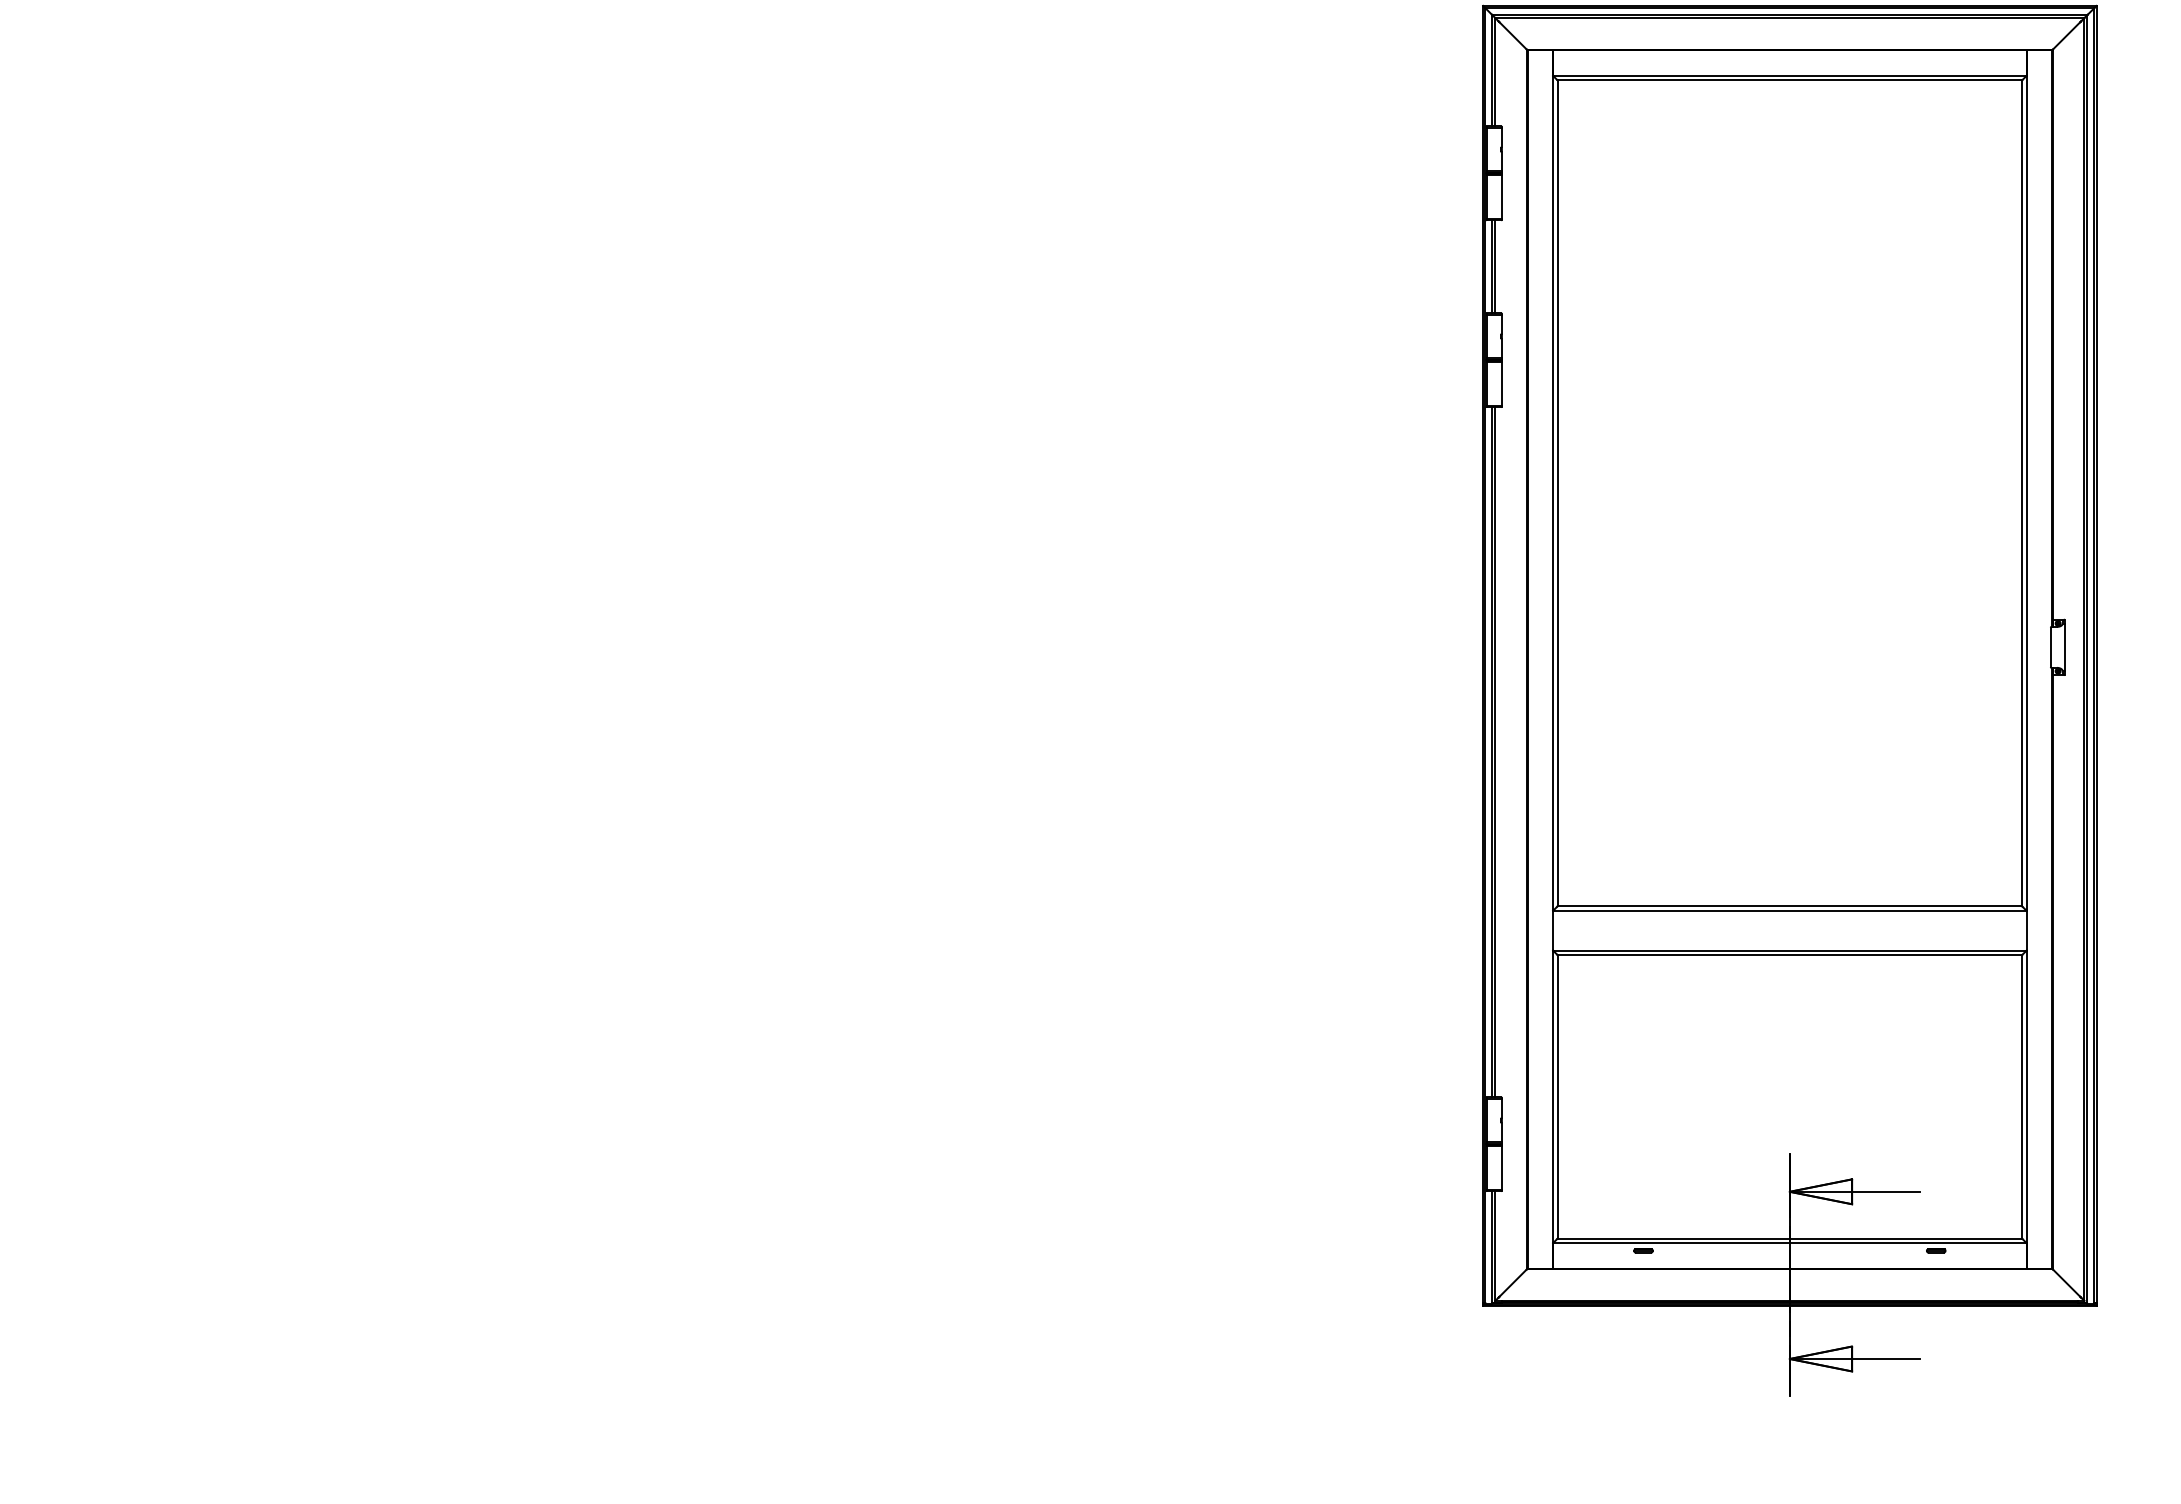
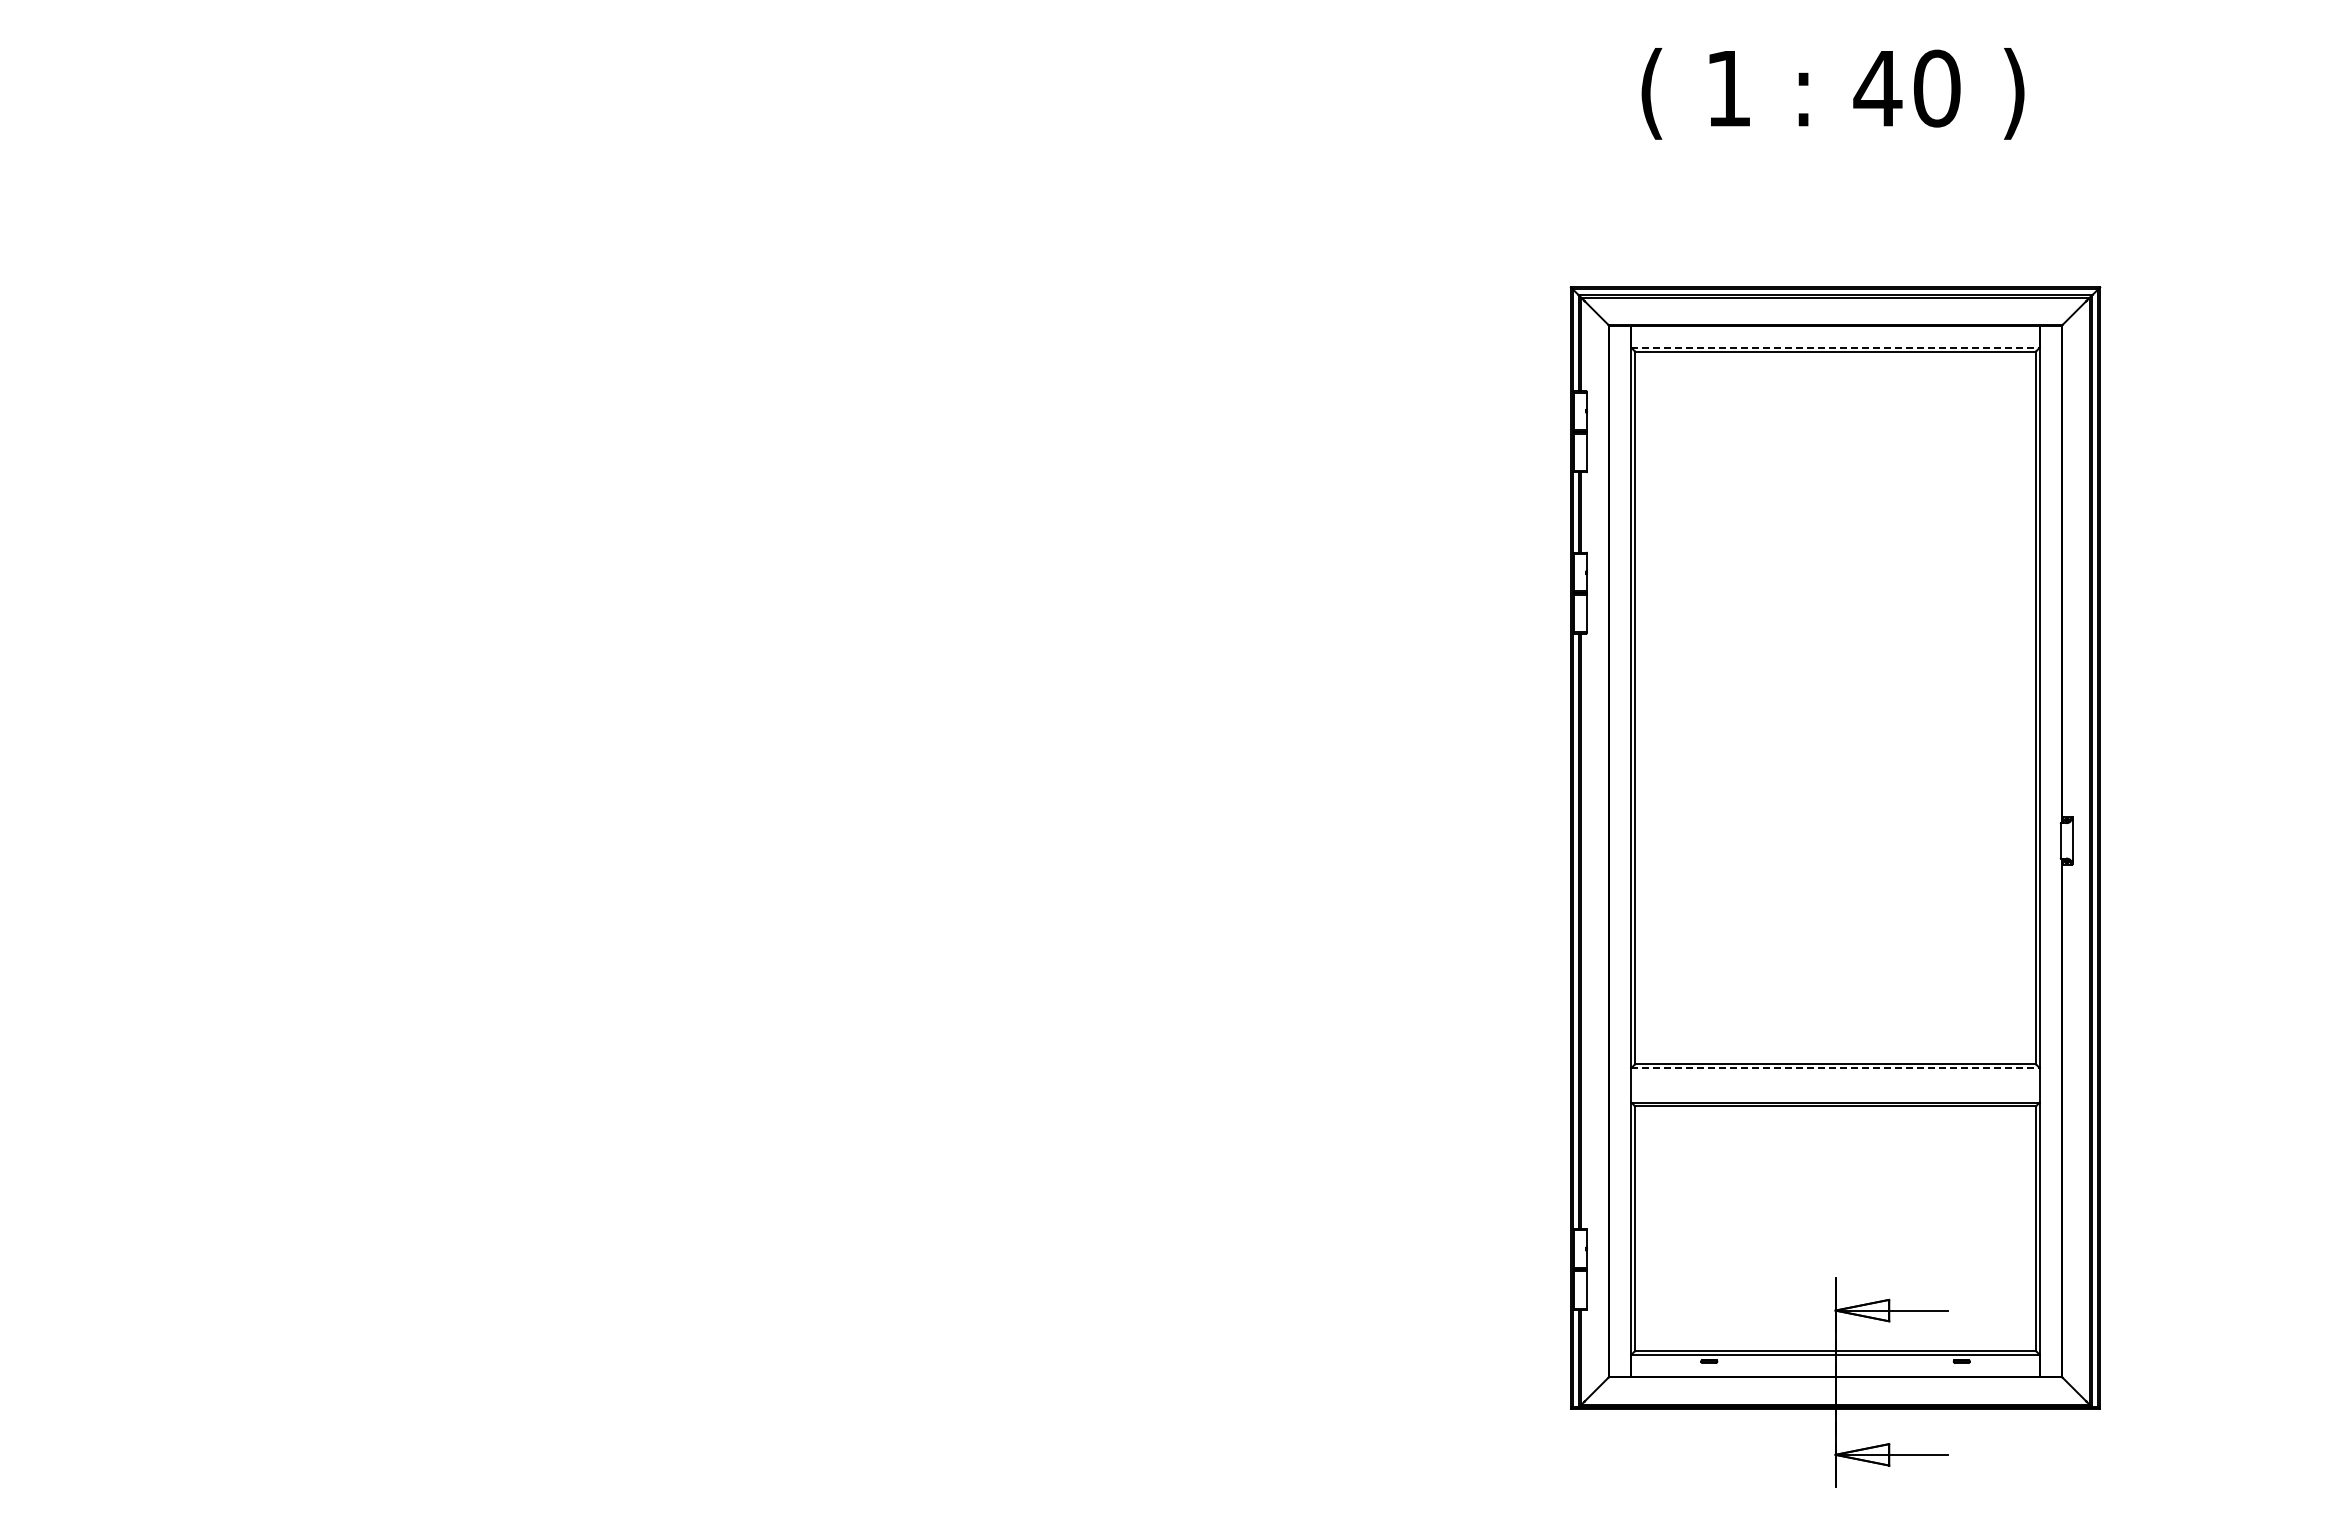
line: (1790, 75) -> (1836, 347), solid -> dashed
line: (1790, 911) -> (1836, 1068), solid -> dashed

